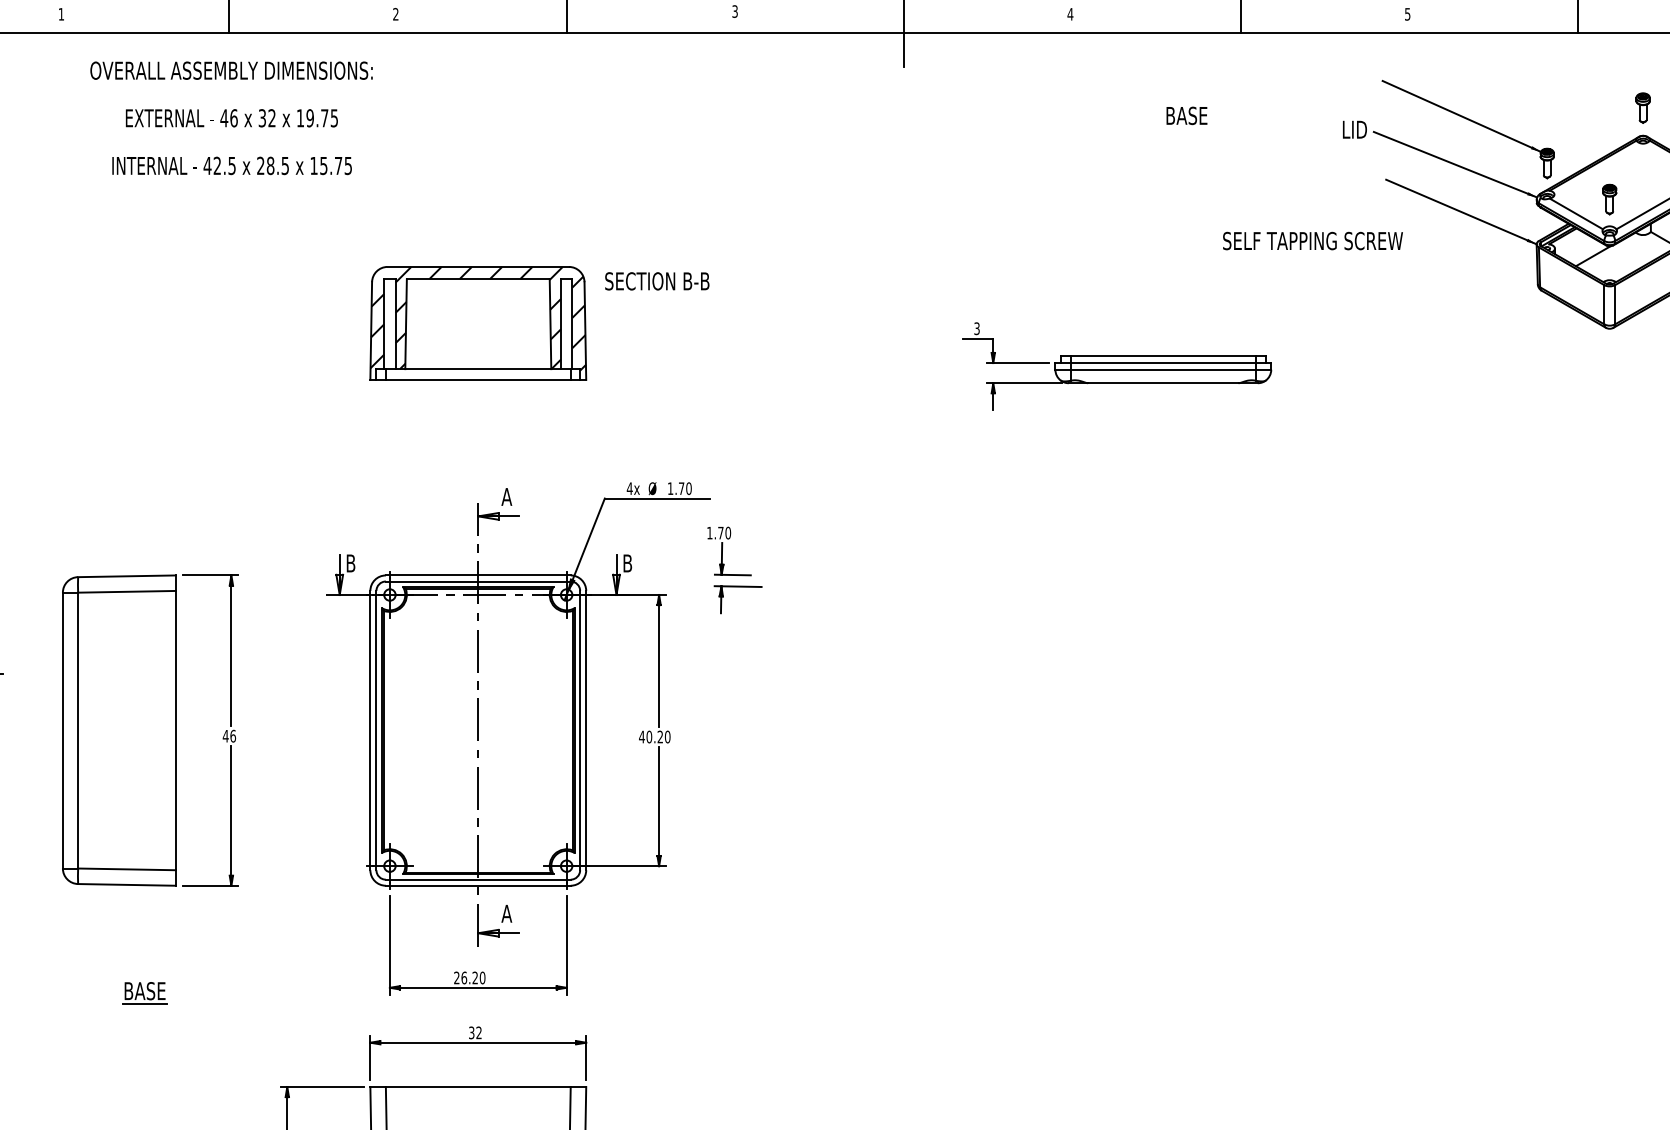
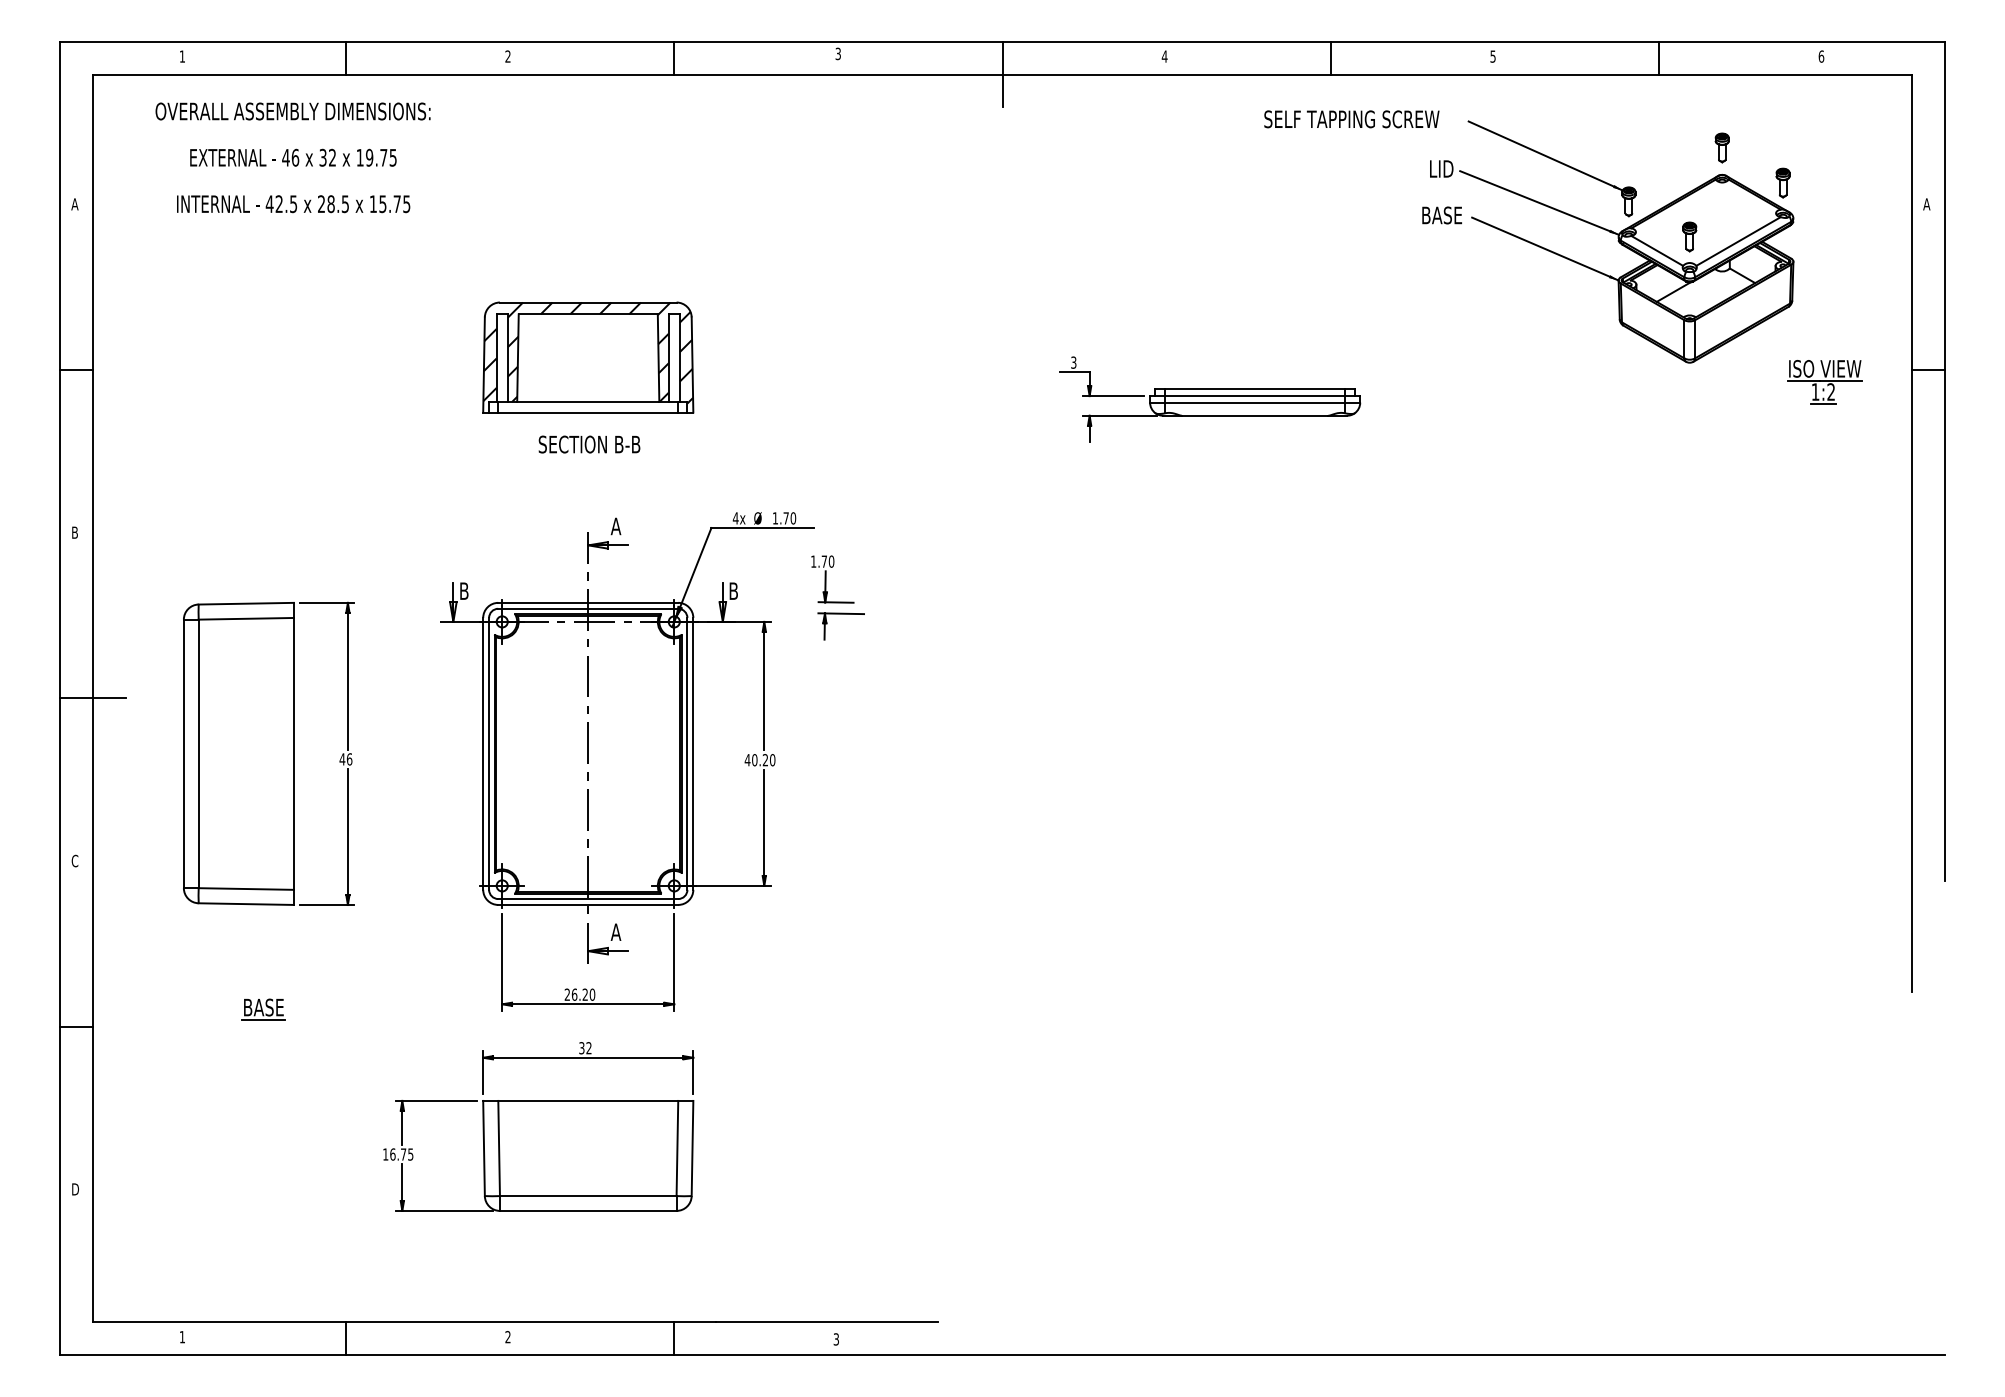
text: (1186, 115) -> (1441, 215), moved
text: (230, 117) -> (292, 157), moved
text: (1312, 241) -> (1351, 119), moved
text: (657, 281) -> (589, 444), moved

